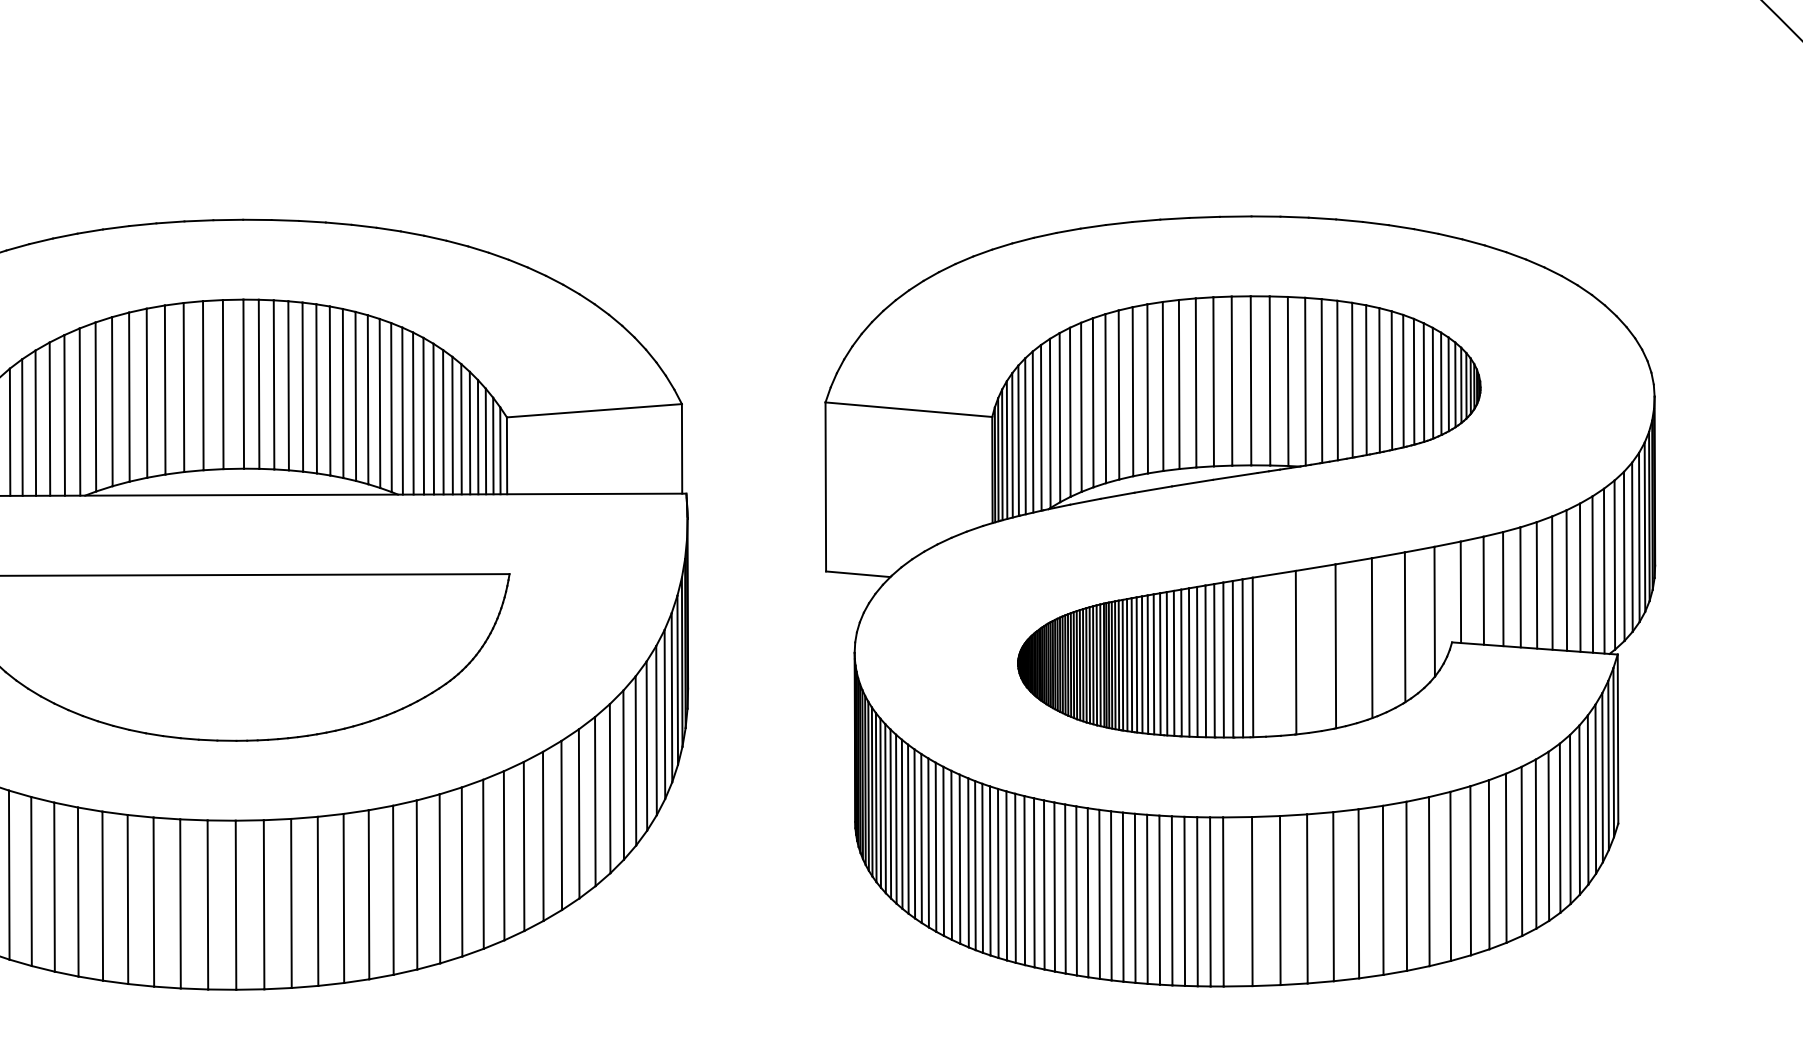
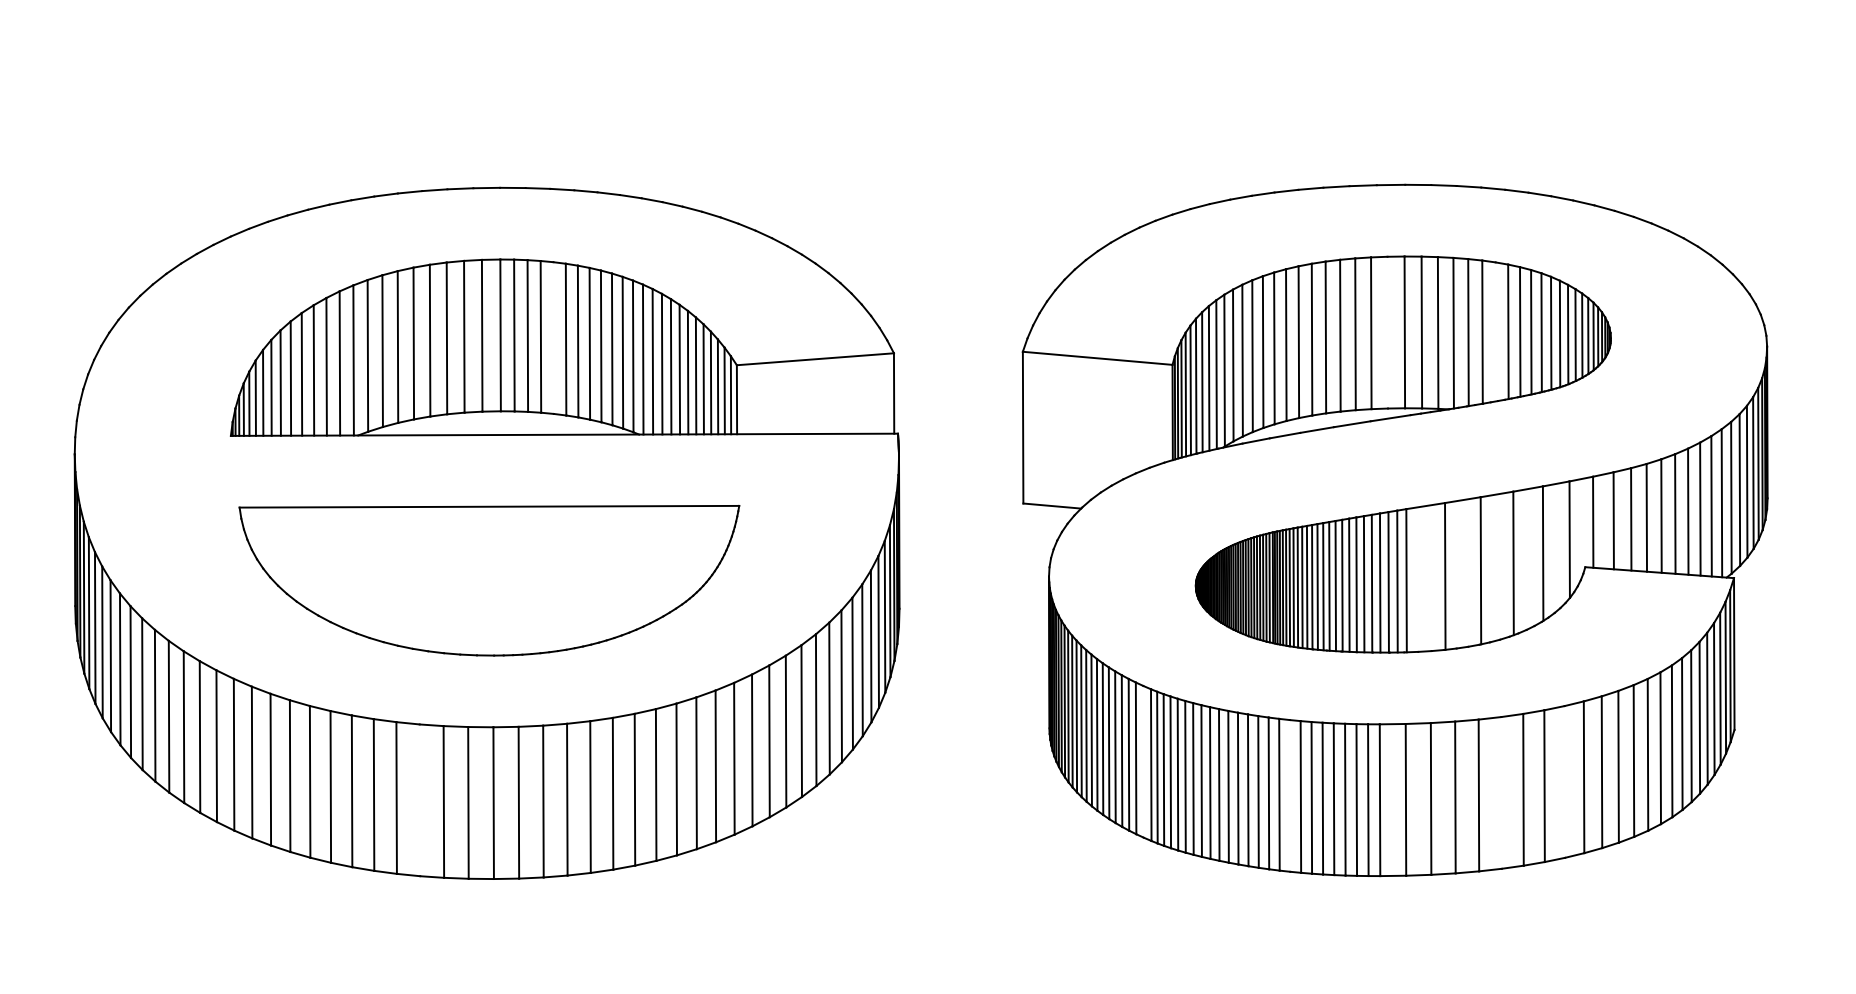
line: (1352, 379) -> (1495, 331), removed
line: (1231, 380) -> (1387, 332), removed
line: (302, 386) -> (553, 337), removed
line: (959, 858) -> (1143, 761), removed
line: (1428, 881) -> (1564, 781), removed
line: (1358, 893) -> (1501, 792), removed
line: (1122, 896) -> (1289, 795), removed
line: (153, 902) -> (419, 800), removed

